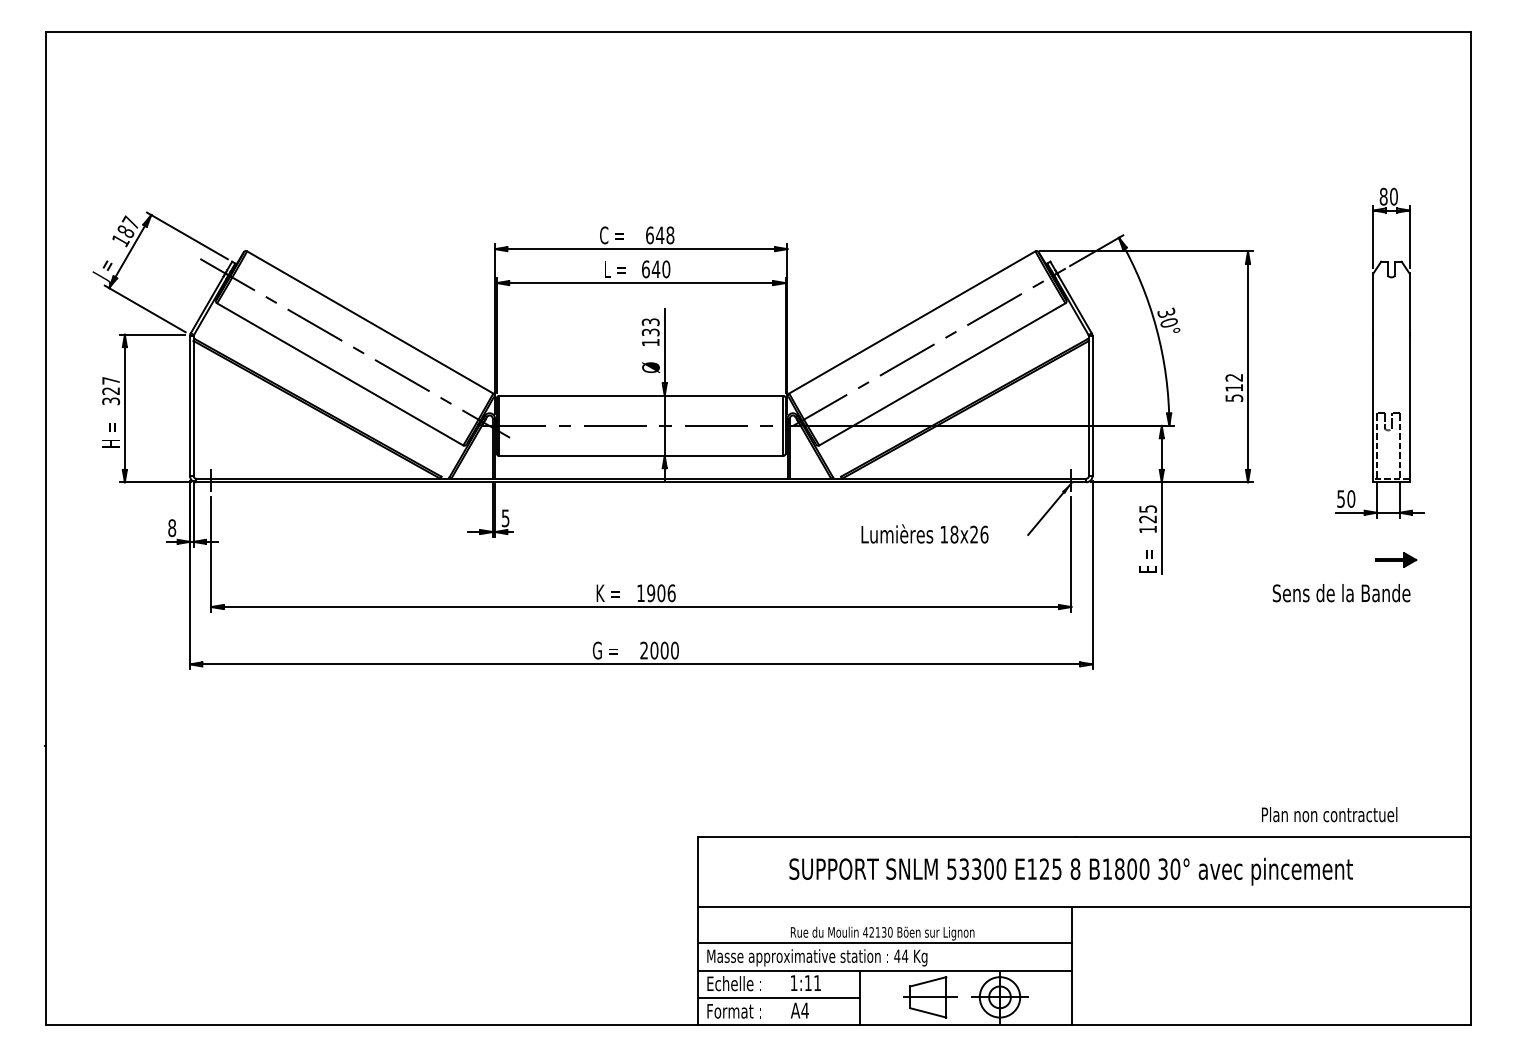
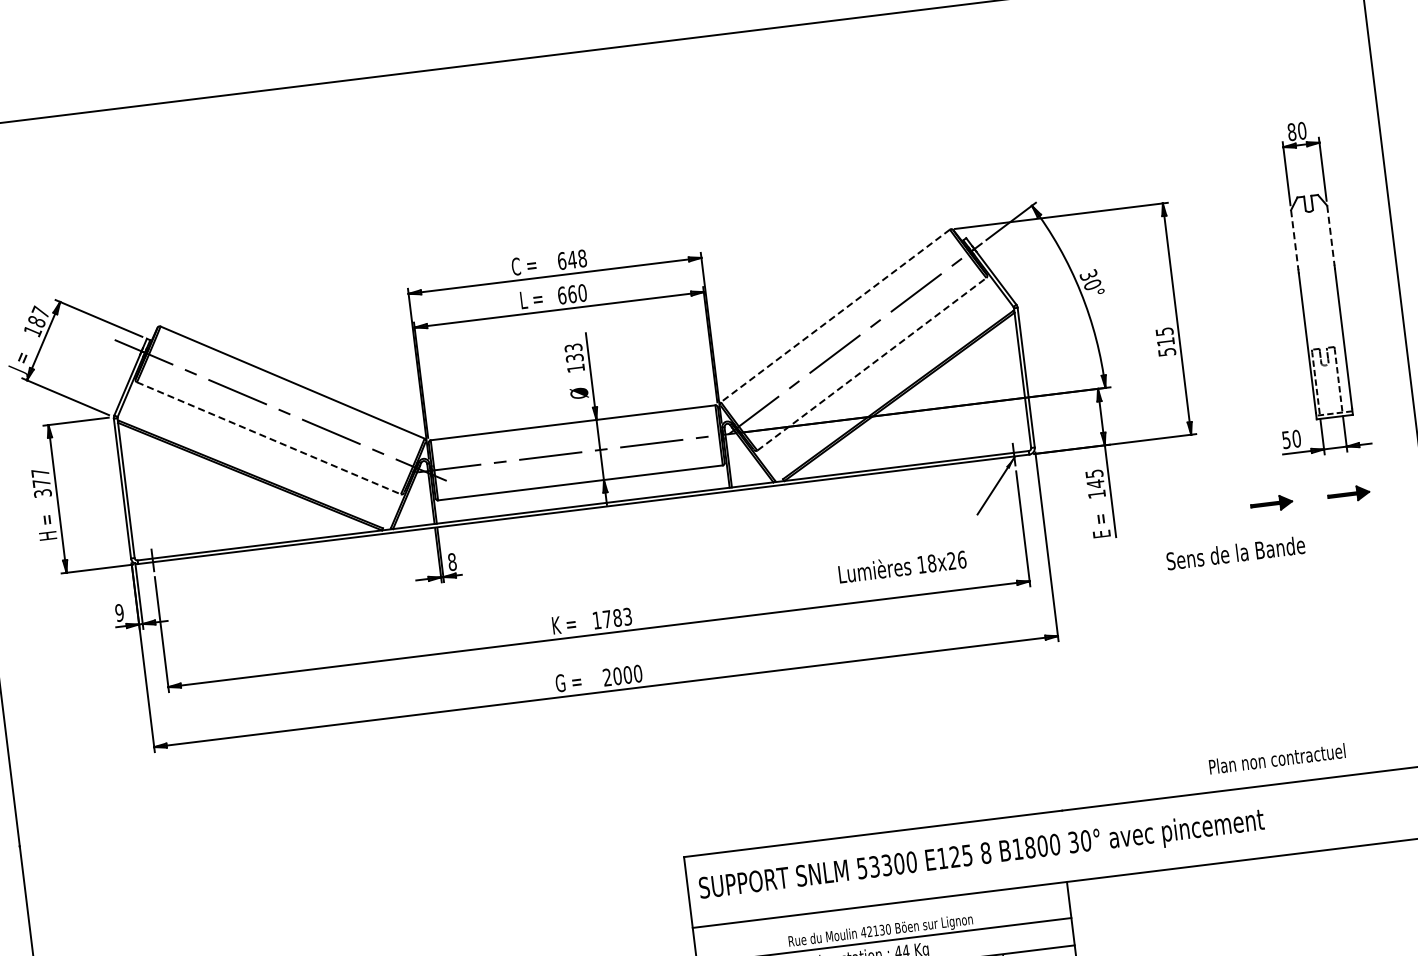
text: (655, 269) -> (571, 294), 640 -> 660
line: (1373, 303) -> (1294, 240), solid -> dashed
line: (1409, 303) -> (1330, 235), solid -> dashed
line: (911, 322) -> (834, 316), solid -> dashed
line: (340, 374) -> (269, 438), solid -> dashed
line: (942, 374) -> (872, 364), solid -> dashed
text: (1234, 377) -> (1164, 331), 512 -> 515
text: (110, 390) -> (40, 482), 327 -> 377
text: (505, 518) -> (452, 562), 5 -> 8
text: (1147, 519) -> (1095, 484), 125 -> 145
text: (172, 528) -> (119, 613), 8 -> 9
text: (924, 533) -> (901, 566), moved
part: (1319, 559) -> (1272, 503), added
text: (661, 593) -> (617, 618), 1906 -> 1783
text: (1341, 593) -> (1235, 553), moved
text: (1329, 814) -> (1277, 758), moved
text: (1070, 871) -> (981, 856), moved

